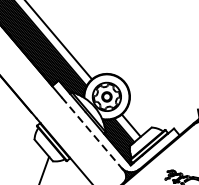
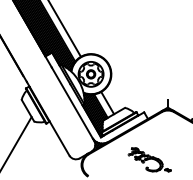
line: (93, 134) -> (73, 104), dashed -> solid

